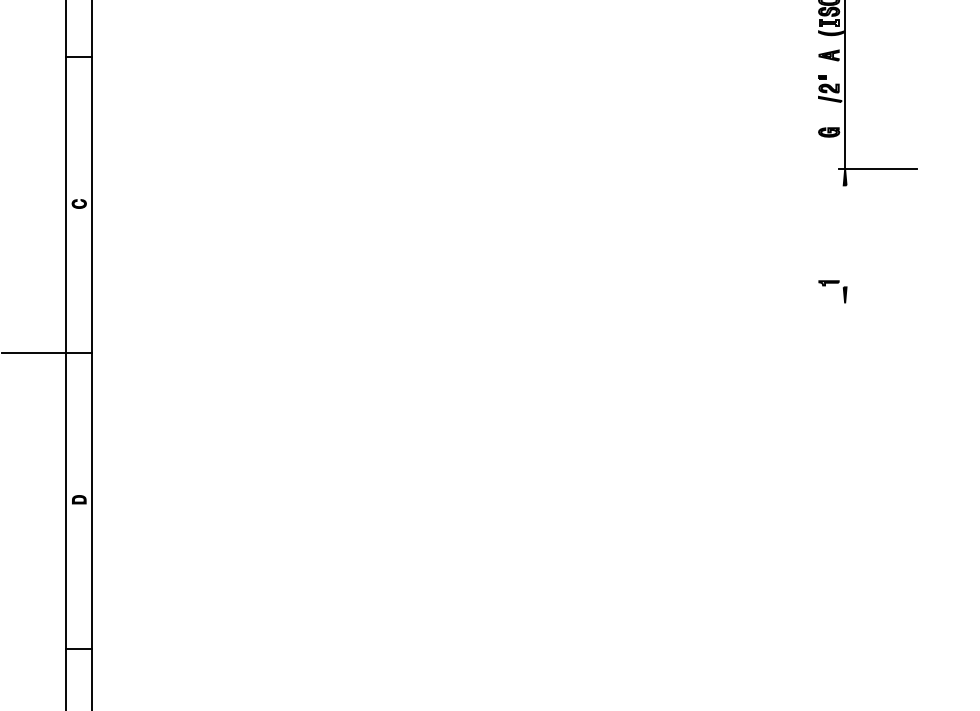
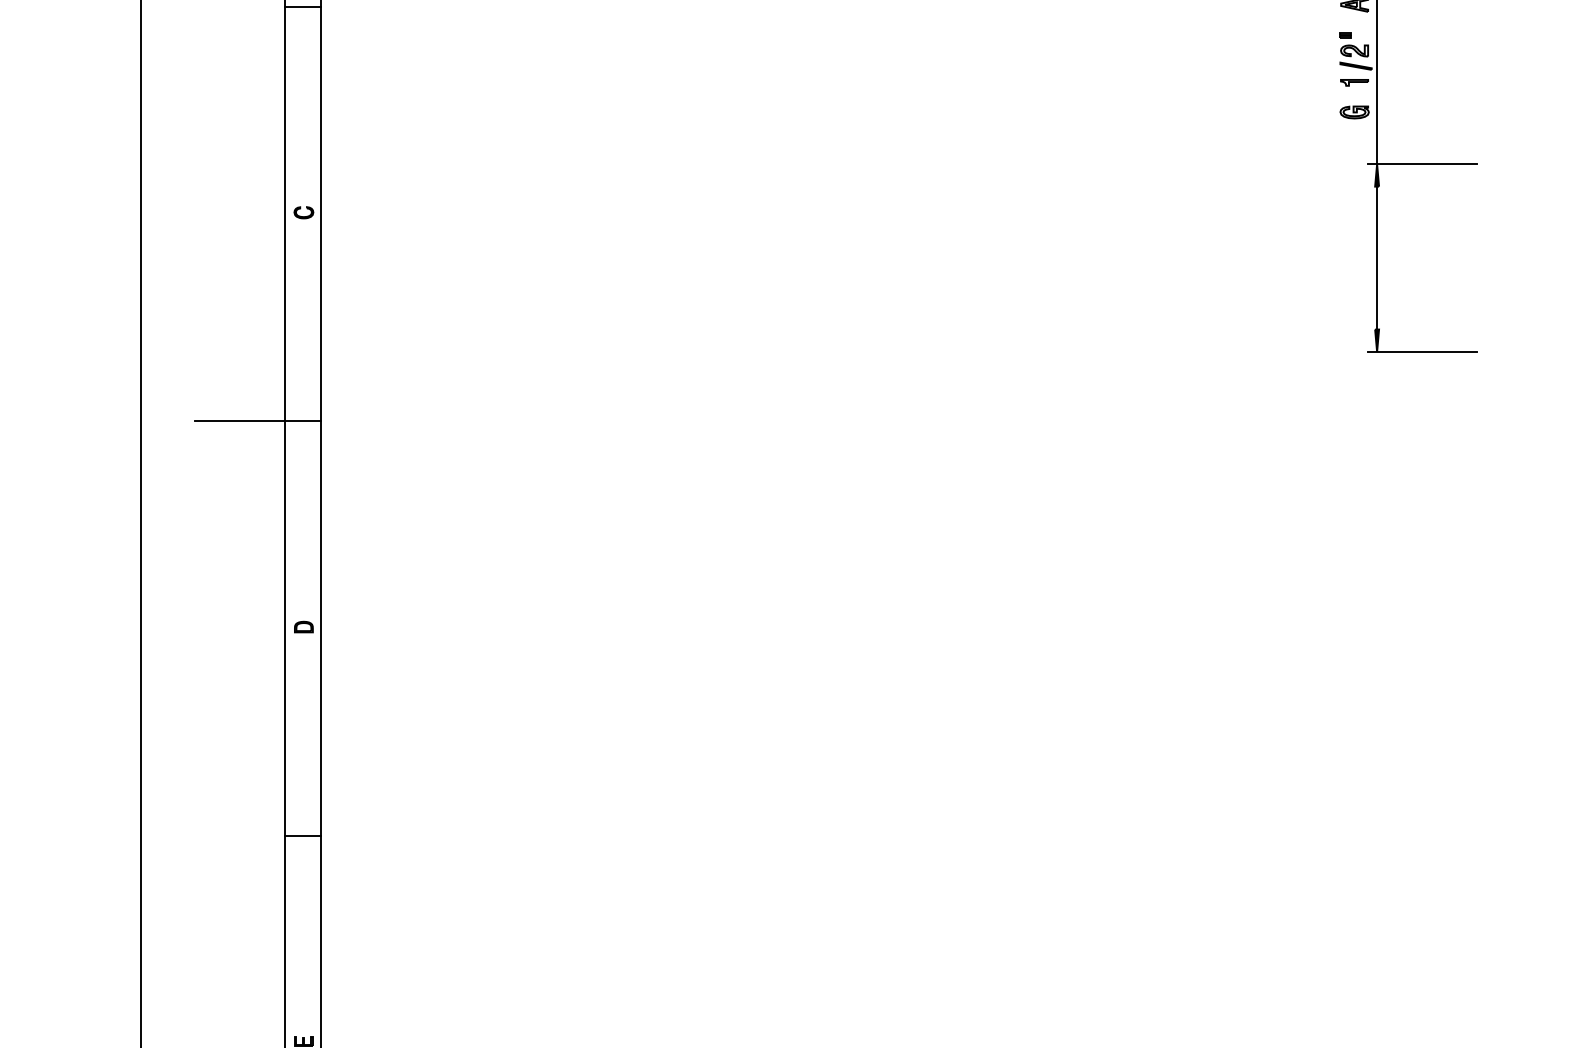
line: (845, 235) -> (1377, 257), added
part: (829, 283) -> (1354, 82), moved
line: (877, 303) -> (1422, 351), added

